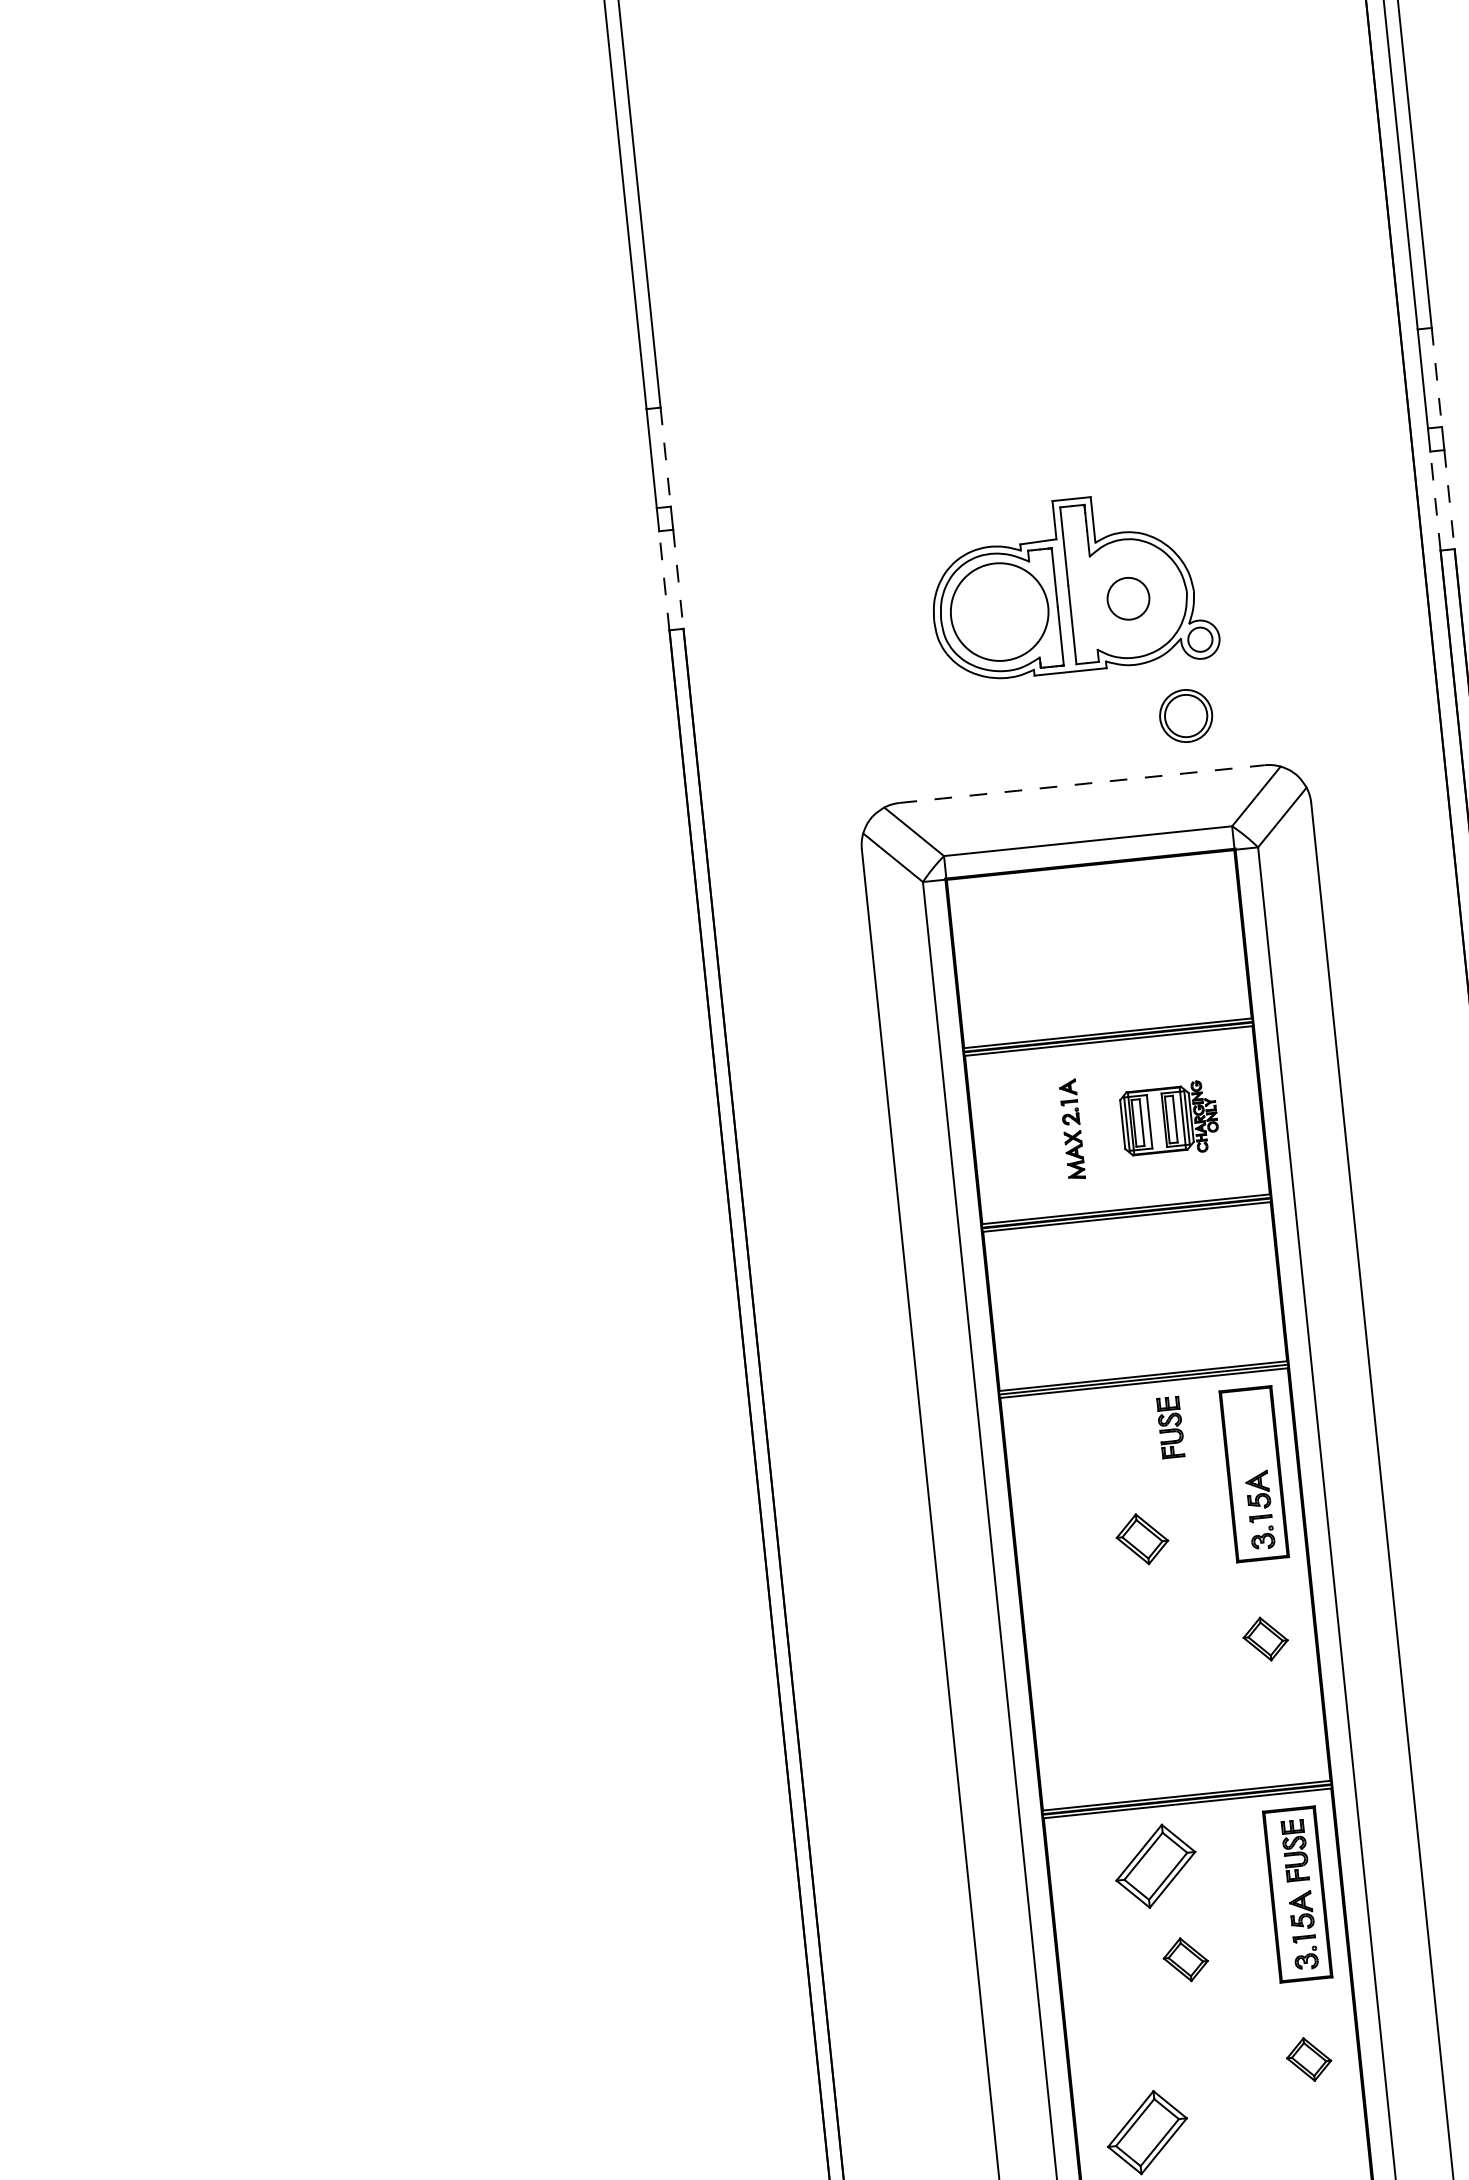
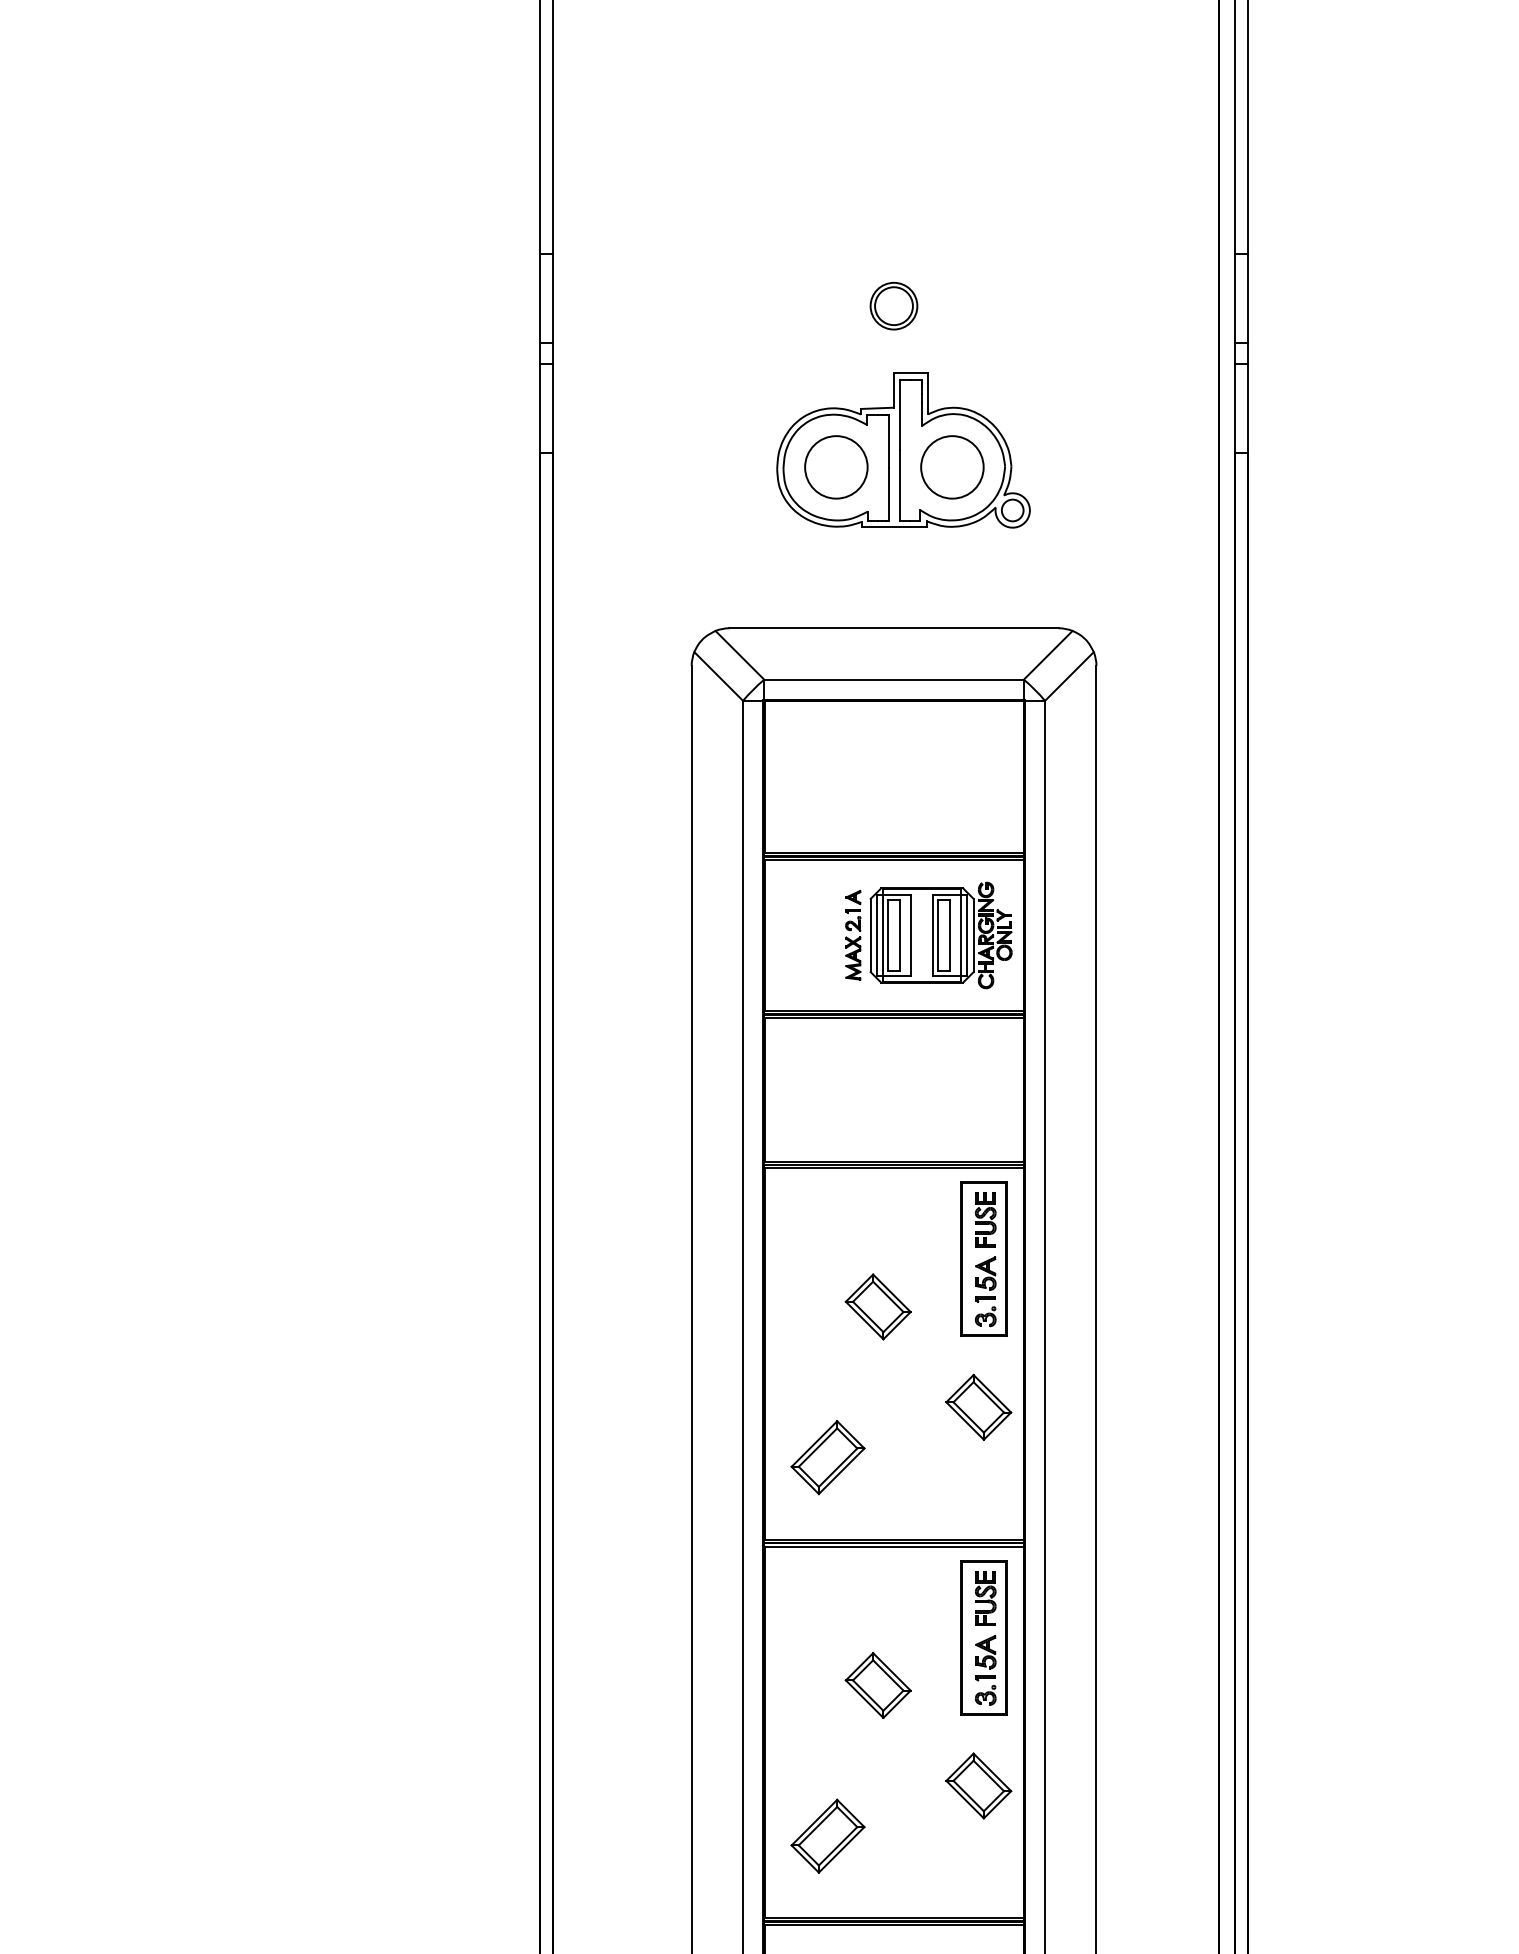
line: (1436, 377) -> (1247, 298), dashed -> solid
line: (665, 457) -> (552, 298), dashed -> solid
line: (1449, 499) -> (1247, 408), dashed -> solid
line: (1435, 500) -> (1235, 408), dashed -> solid
line: (677, 579) -> (552, 408), dashed -> solid
line: (664, 580) -> (540, 408), dashed -> solid
circle: (1128, 598) -> (952, 467), size x1.67
circle: (999, 612) -> (836, 467), size x0.71
part: (1185, 715) -> (893, 305), moved
line: (1082, 784) -> (894, 628), dashed -> solid
part: (1168, 1119) -> (940, 935), size x1.67
part: (1170, 1427) -> (985, 1219), moved
part: (1141, 1538) -> (877, 1306), size x1.43
part: (1265, 1638) -> (978, 1406), size x1.67
part: (1155, 1866) -> (827, 1457), moved
part: (1185, 1959) -> (877, 1685), size x1.67
part: (1308, 2059) -> (978, 1785), size x1.67

